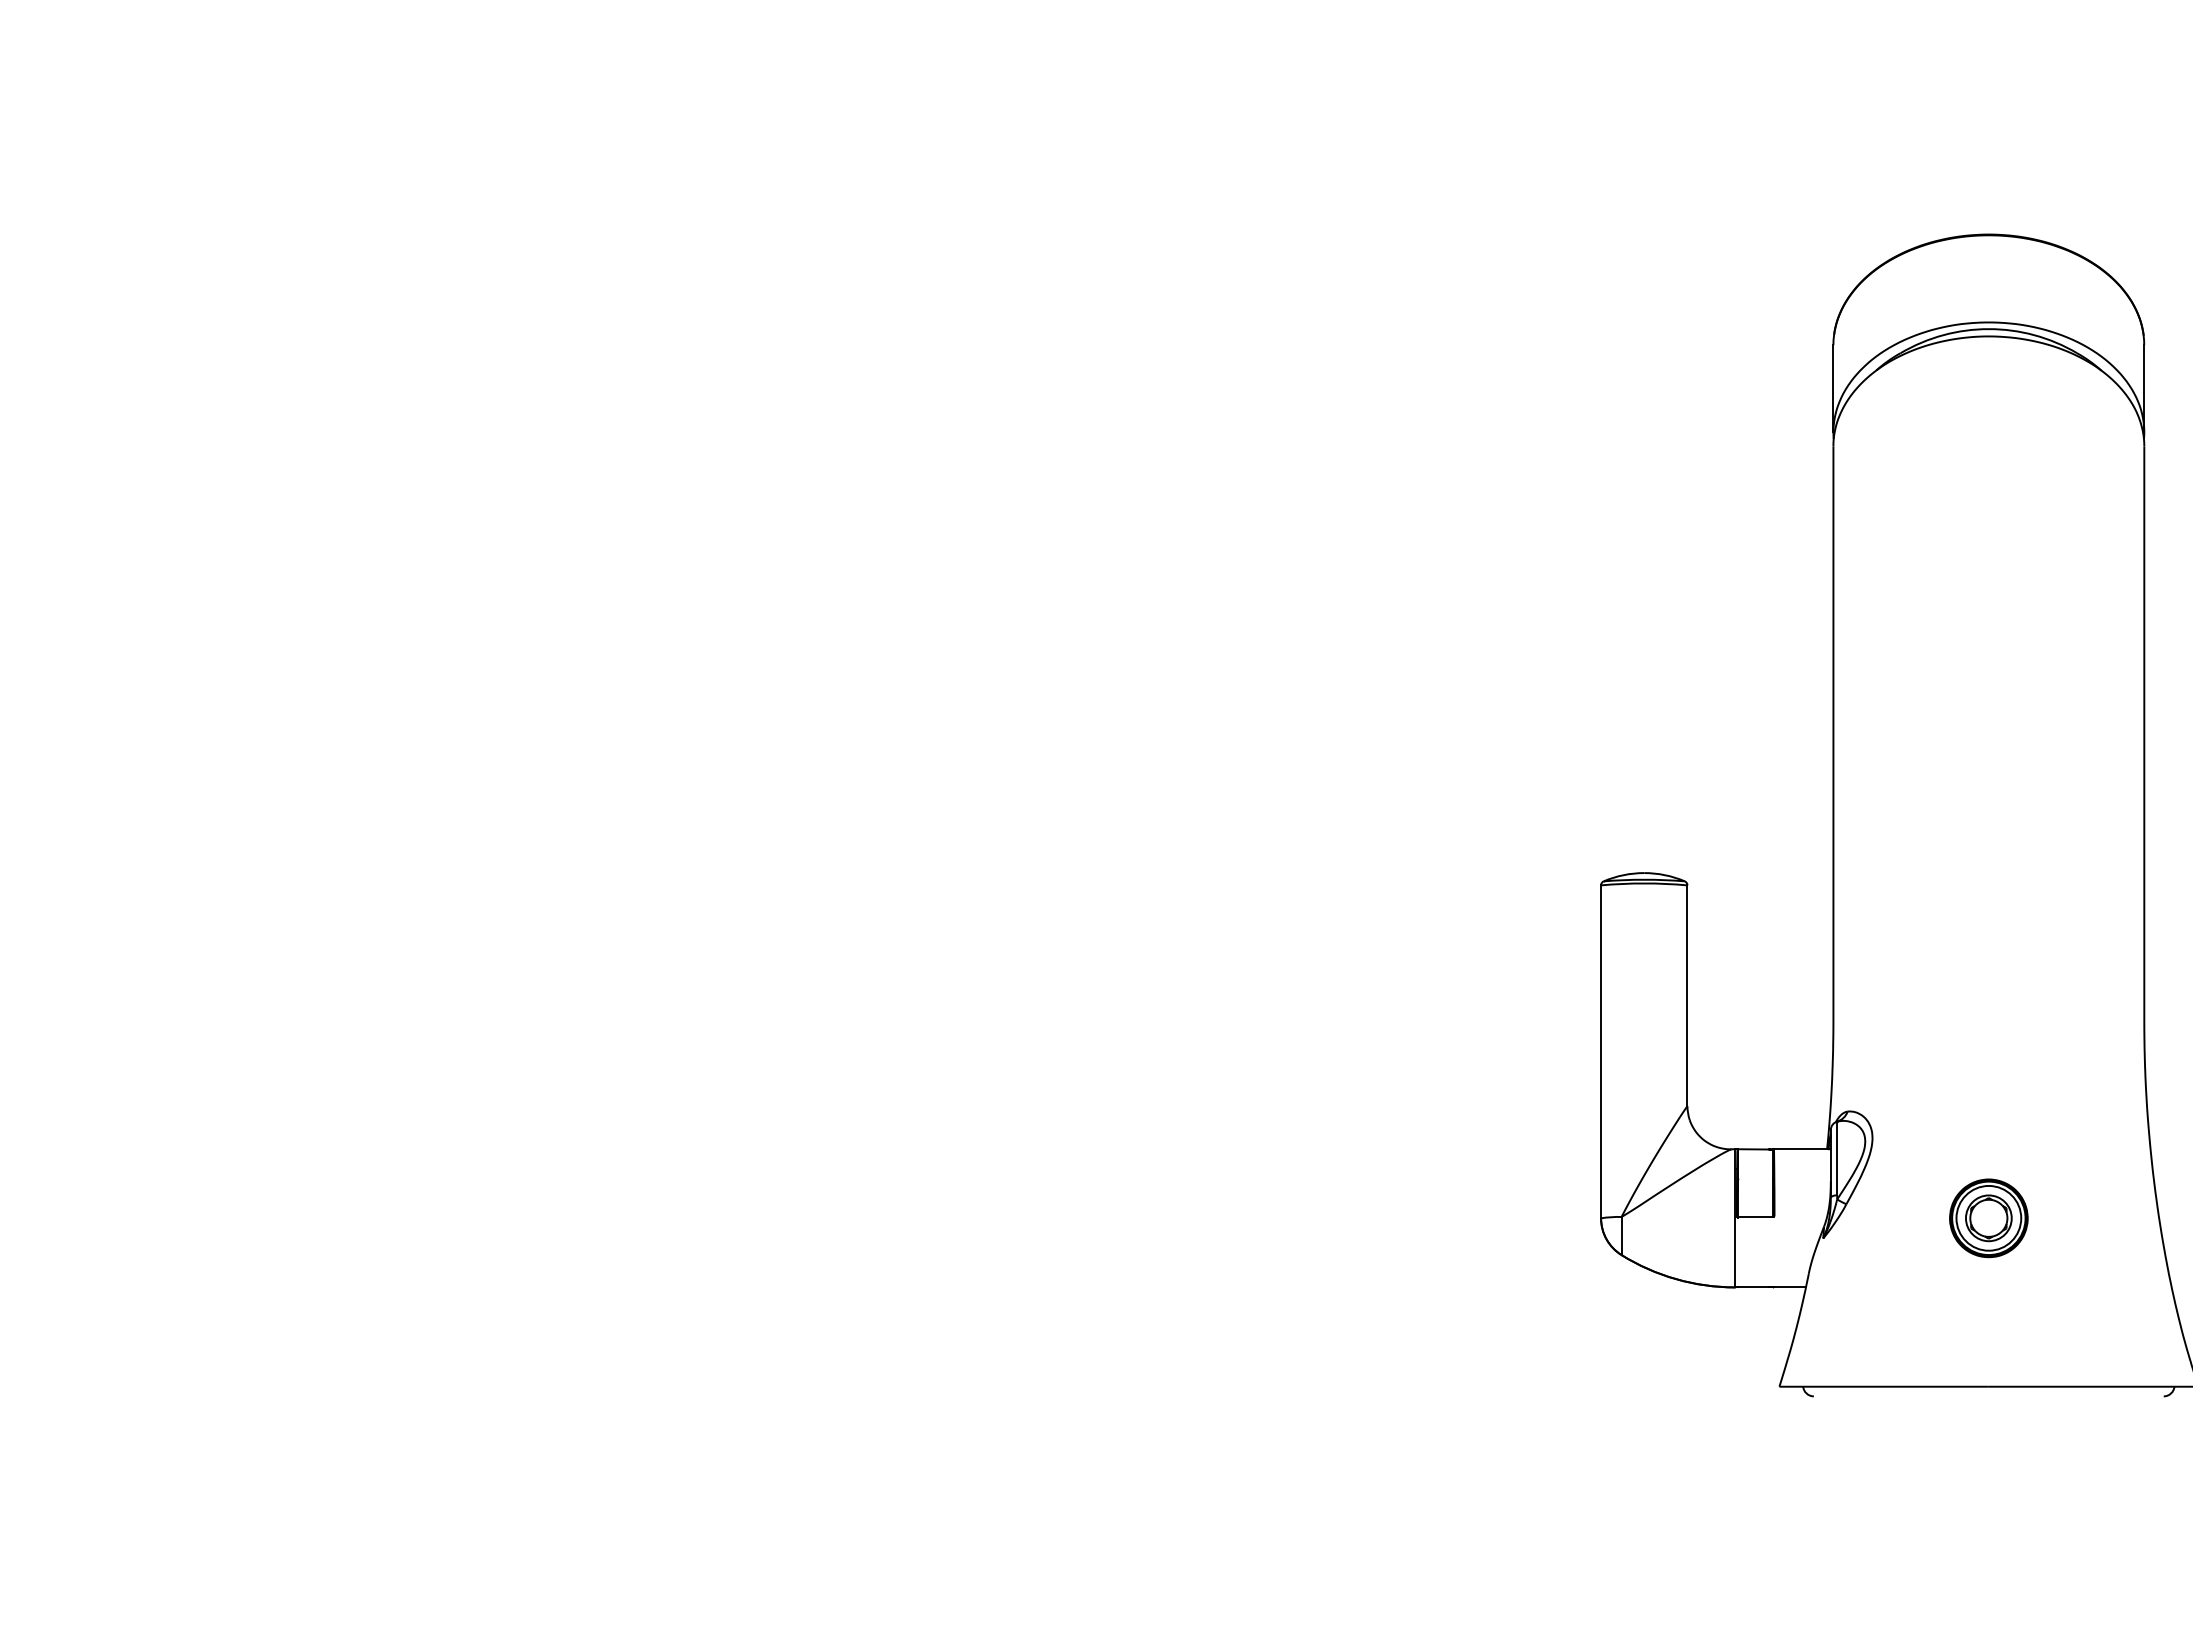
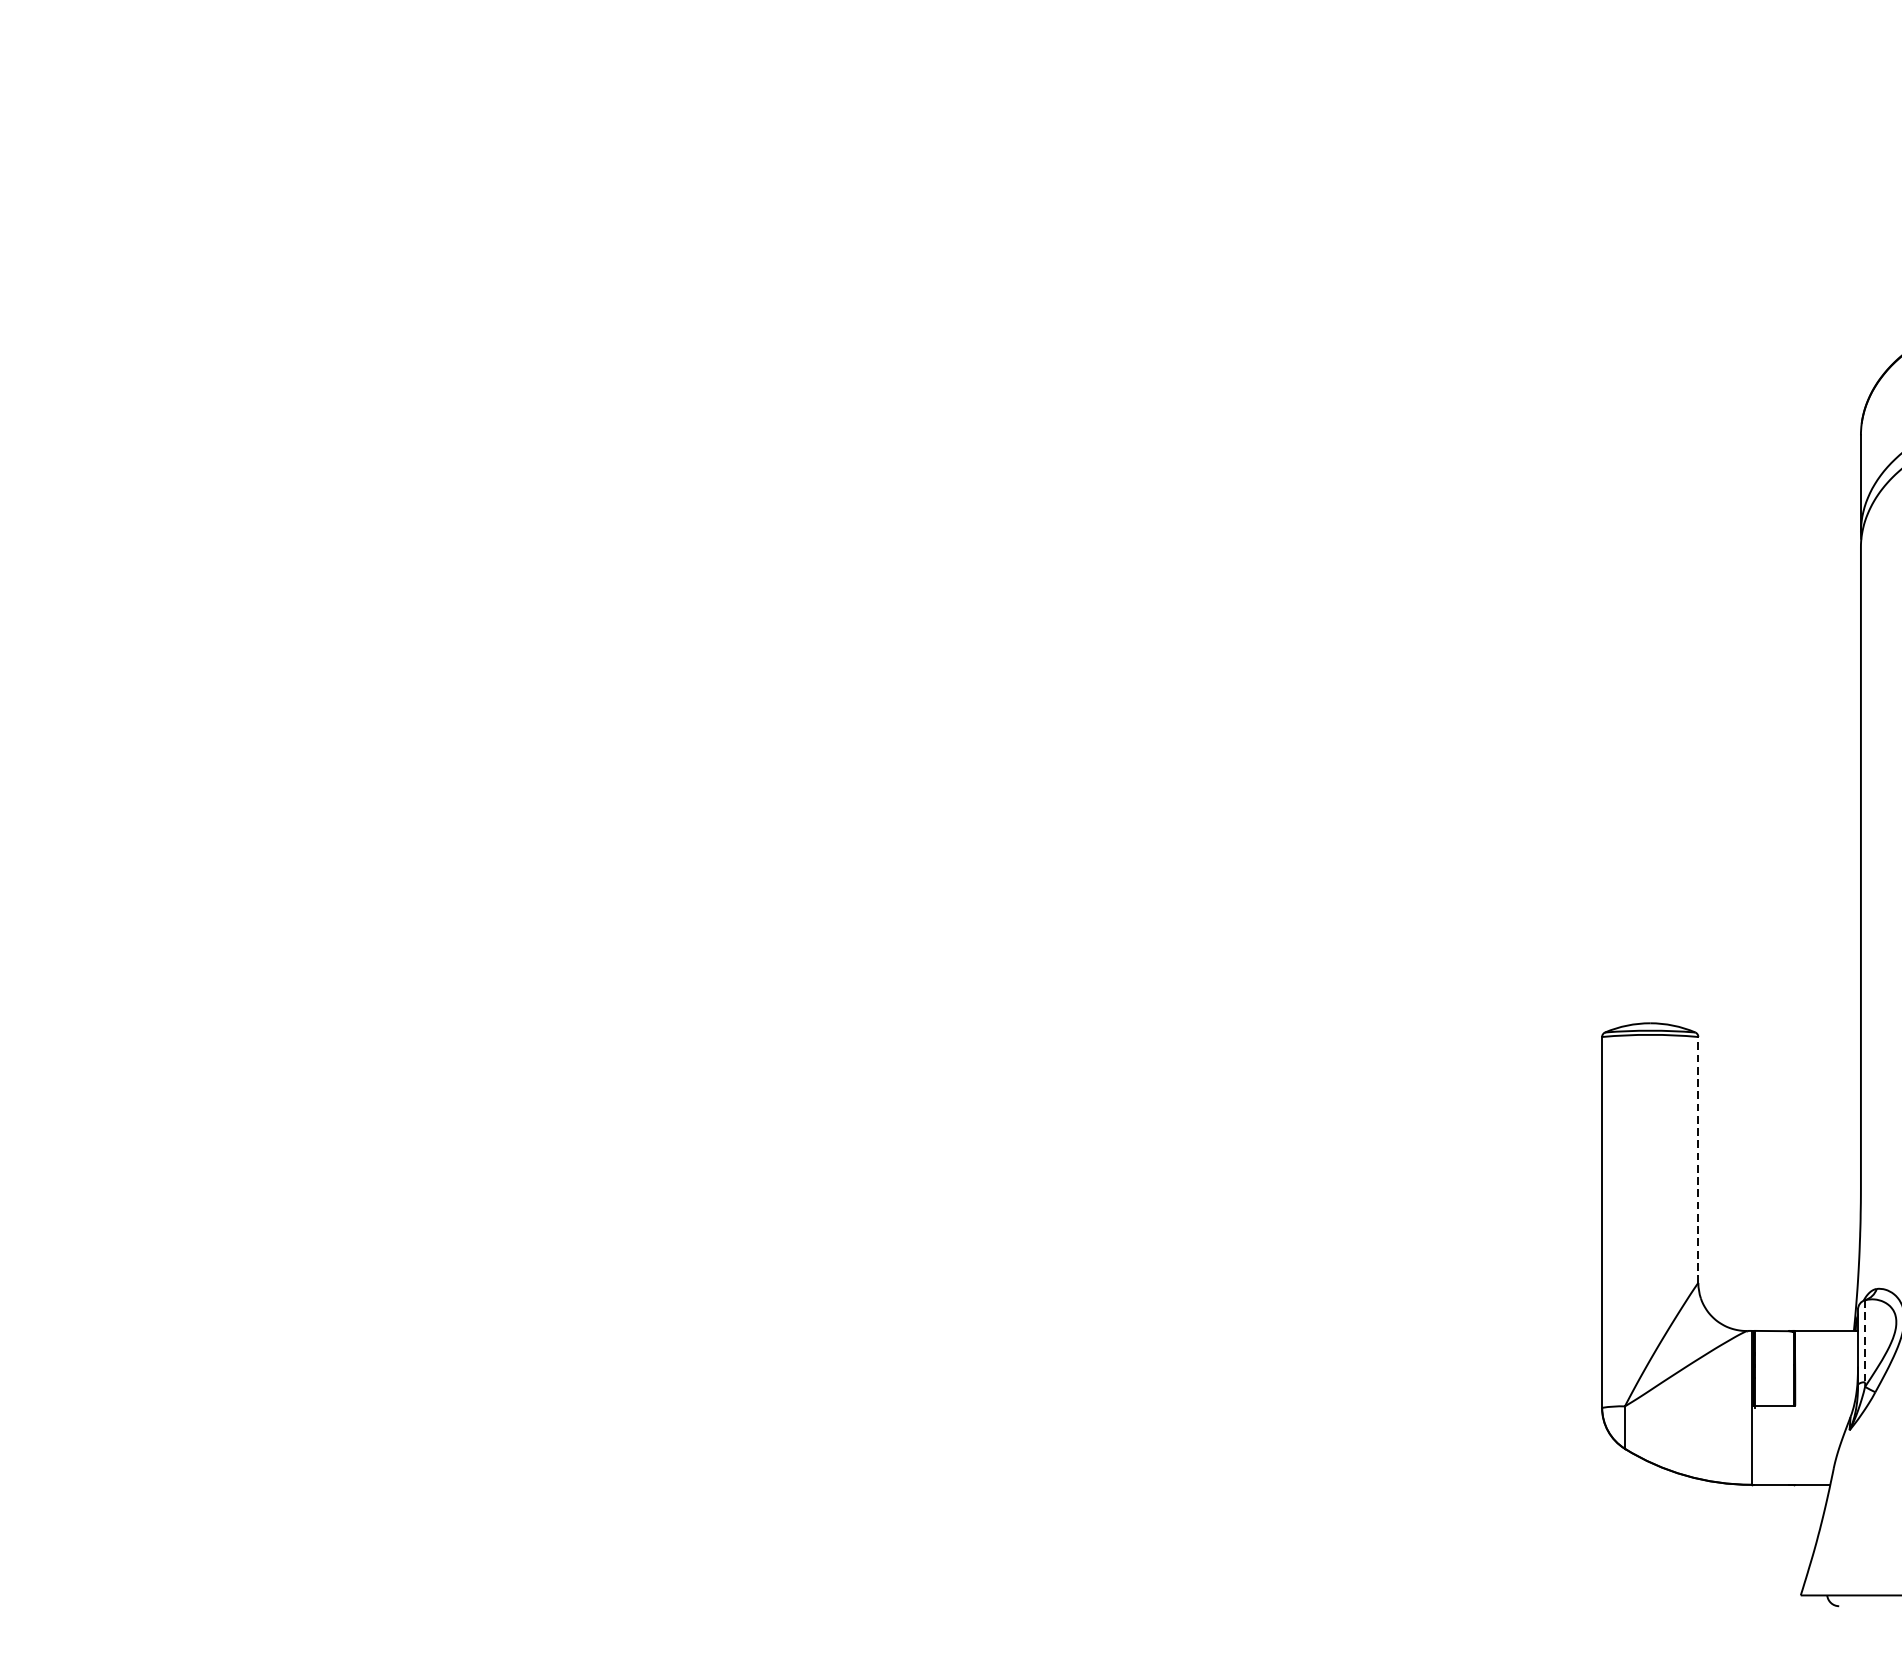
line: (1687, 995) -> (1698, 1159), solid -> dashed
line: (1837, 1158) -> (1865, 1341), solid -> dashed

